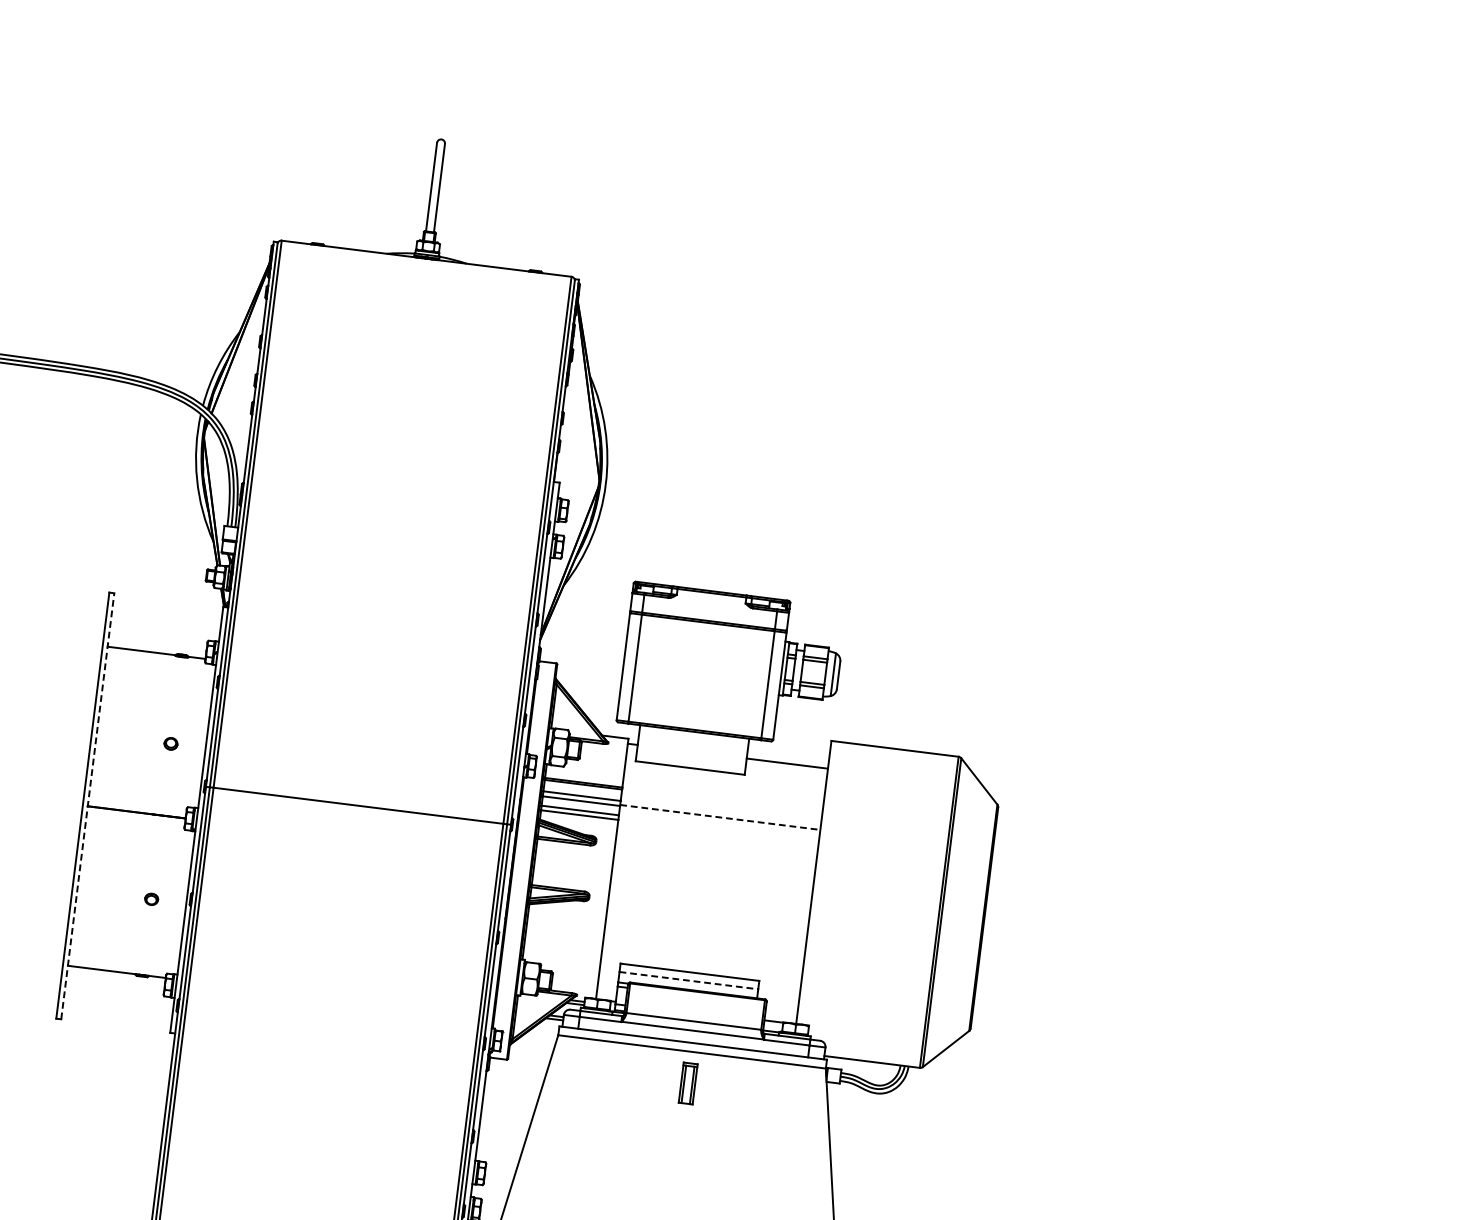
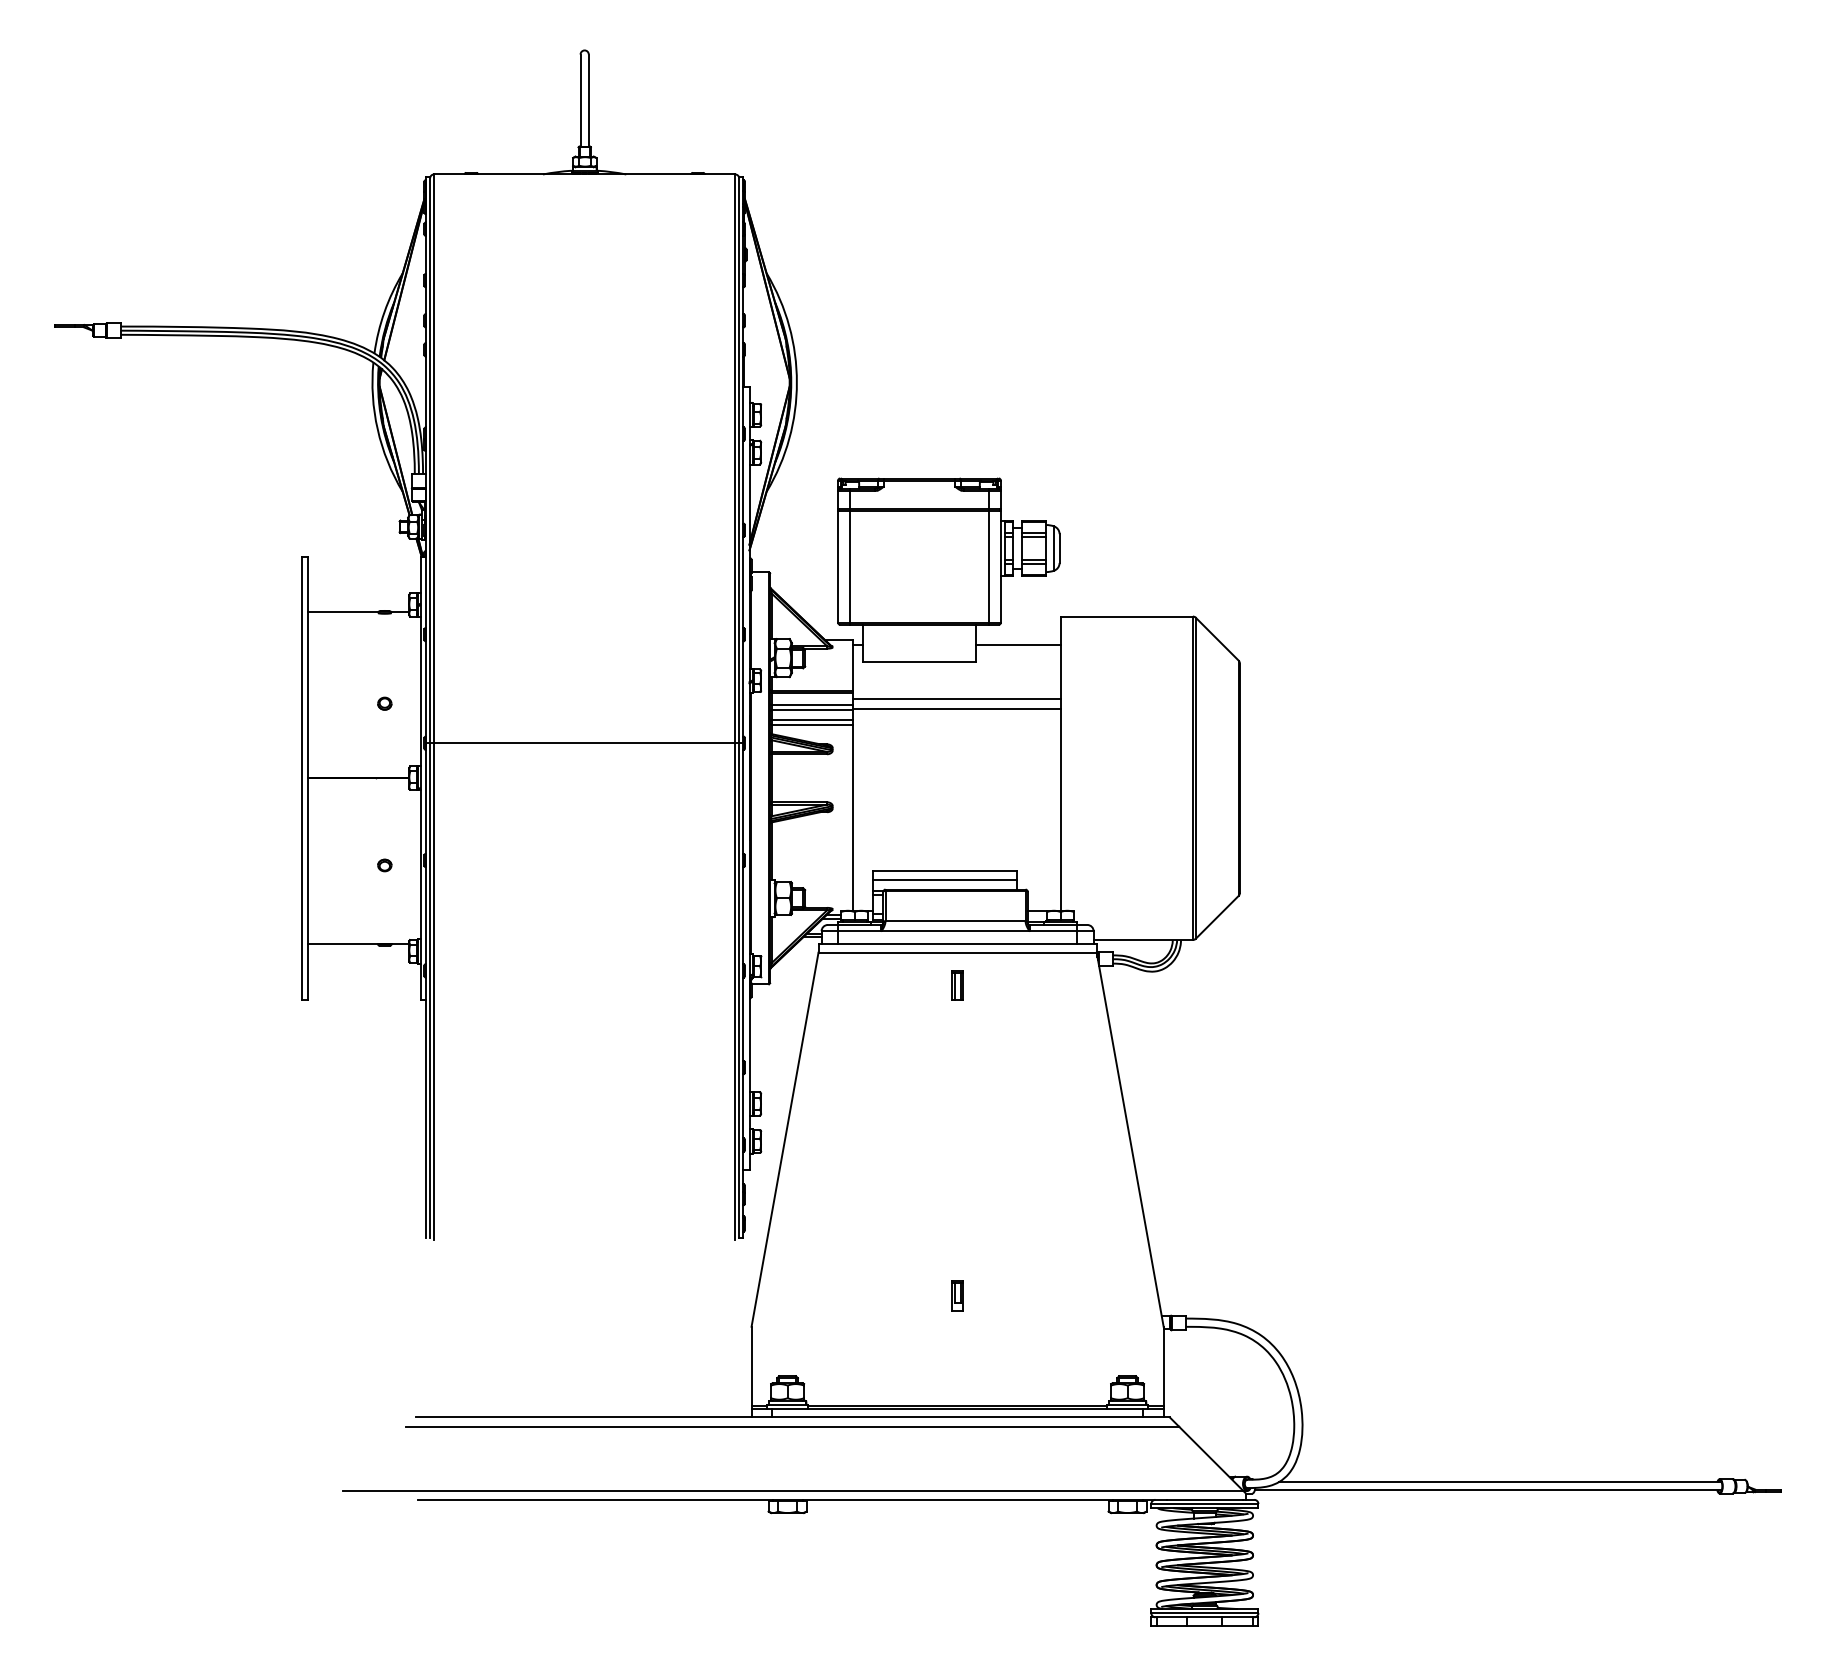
line: (87, 805) -> (307, 777), dashed -> solid
line: (721, 808) -> (956, 699), added
line: (721, 817) -> (957, 709), dashed -> solid
line: (689, 980) -> (945, 880), dashed -> solid
part: (688, 1083) -> (957, 985), size x0.71

